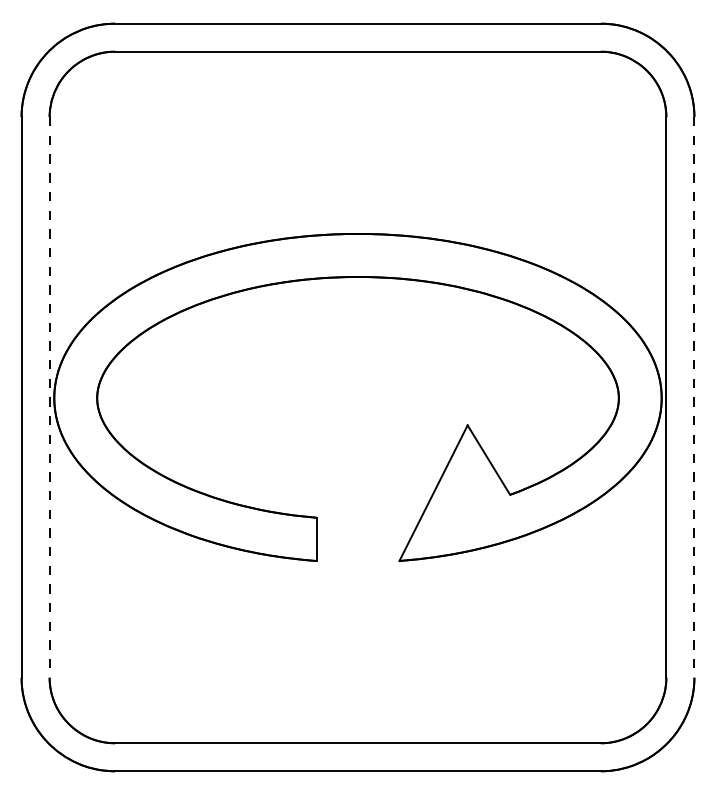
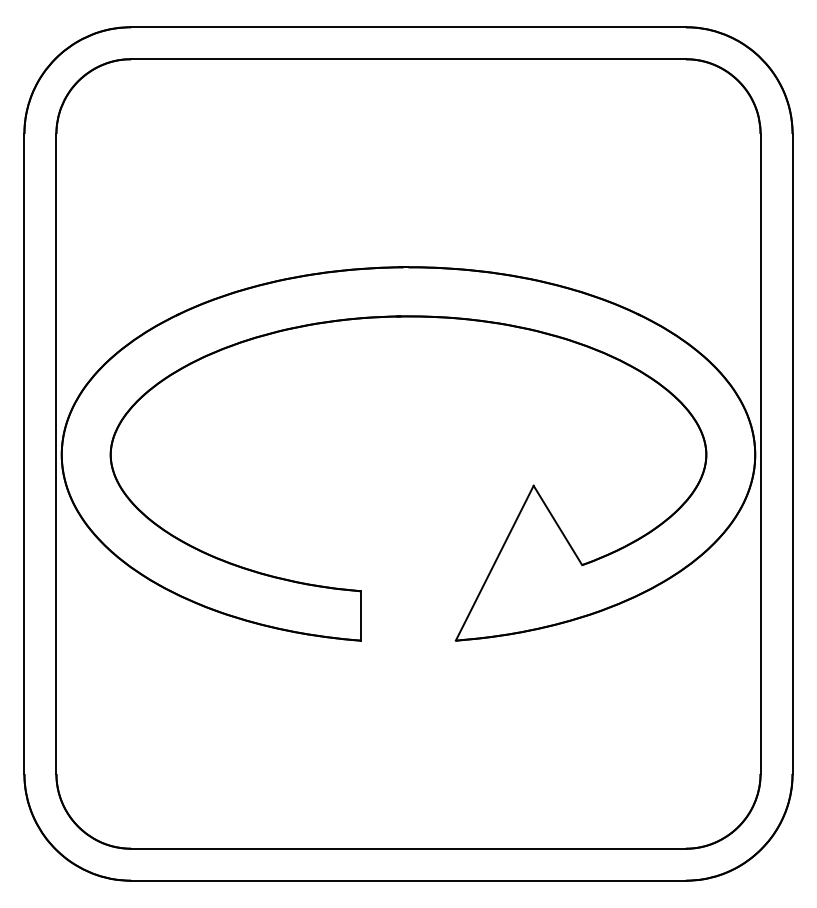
line: (49, 397) -> (56, 454), dashed -> solid
line: (694, 397) -> (792, 454), dashed -> solid

